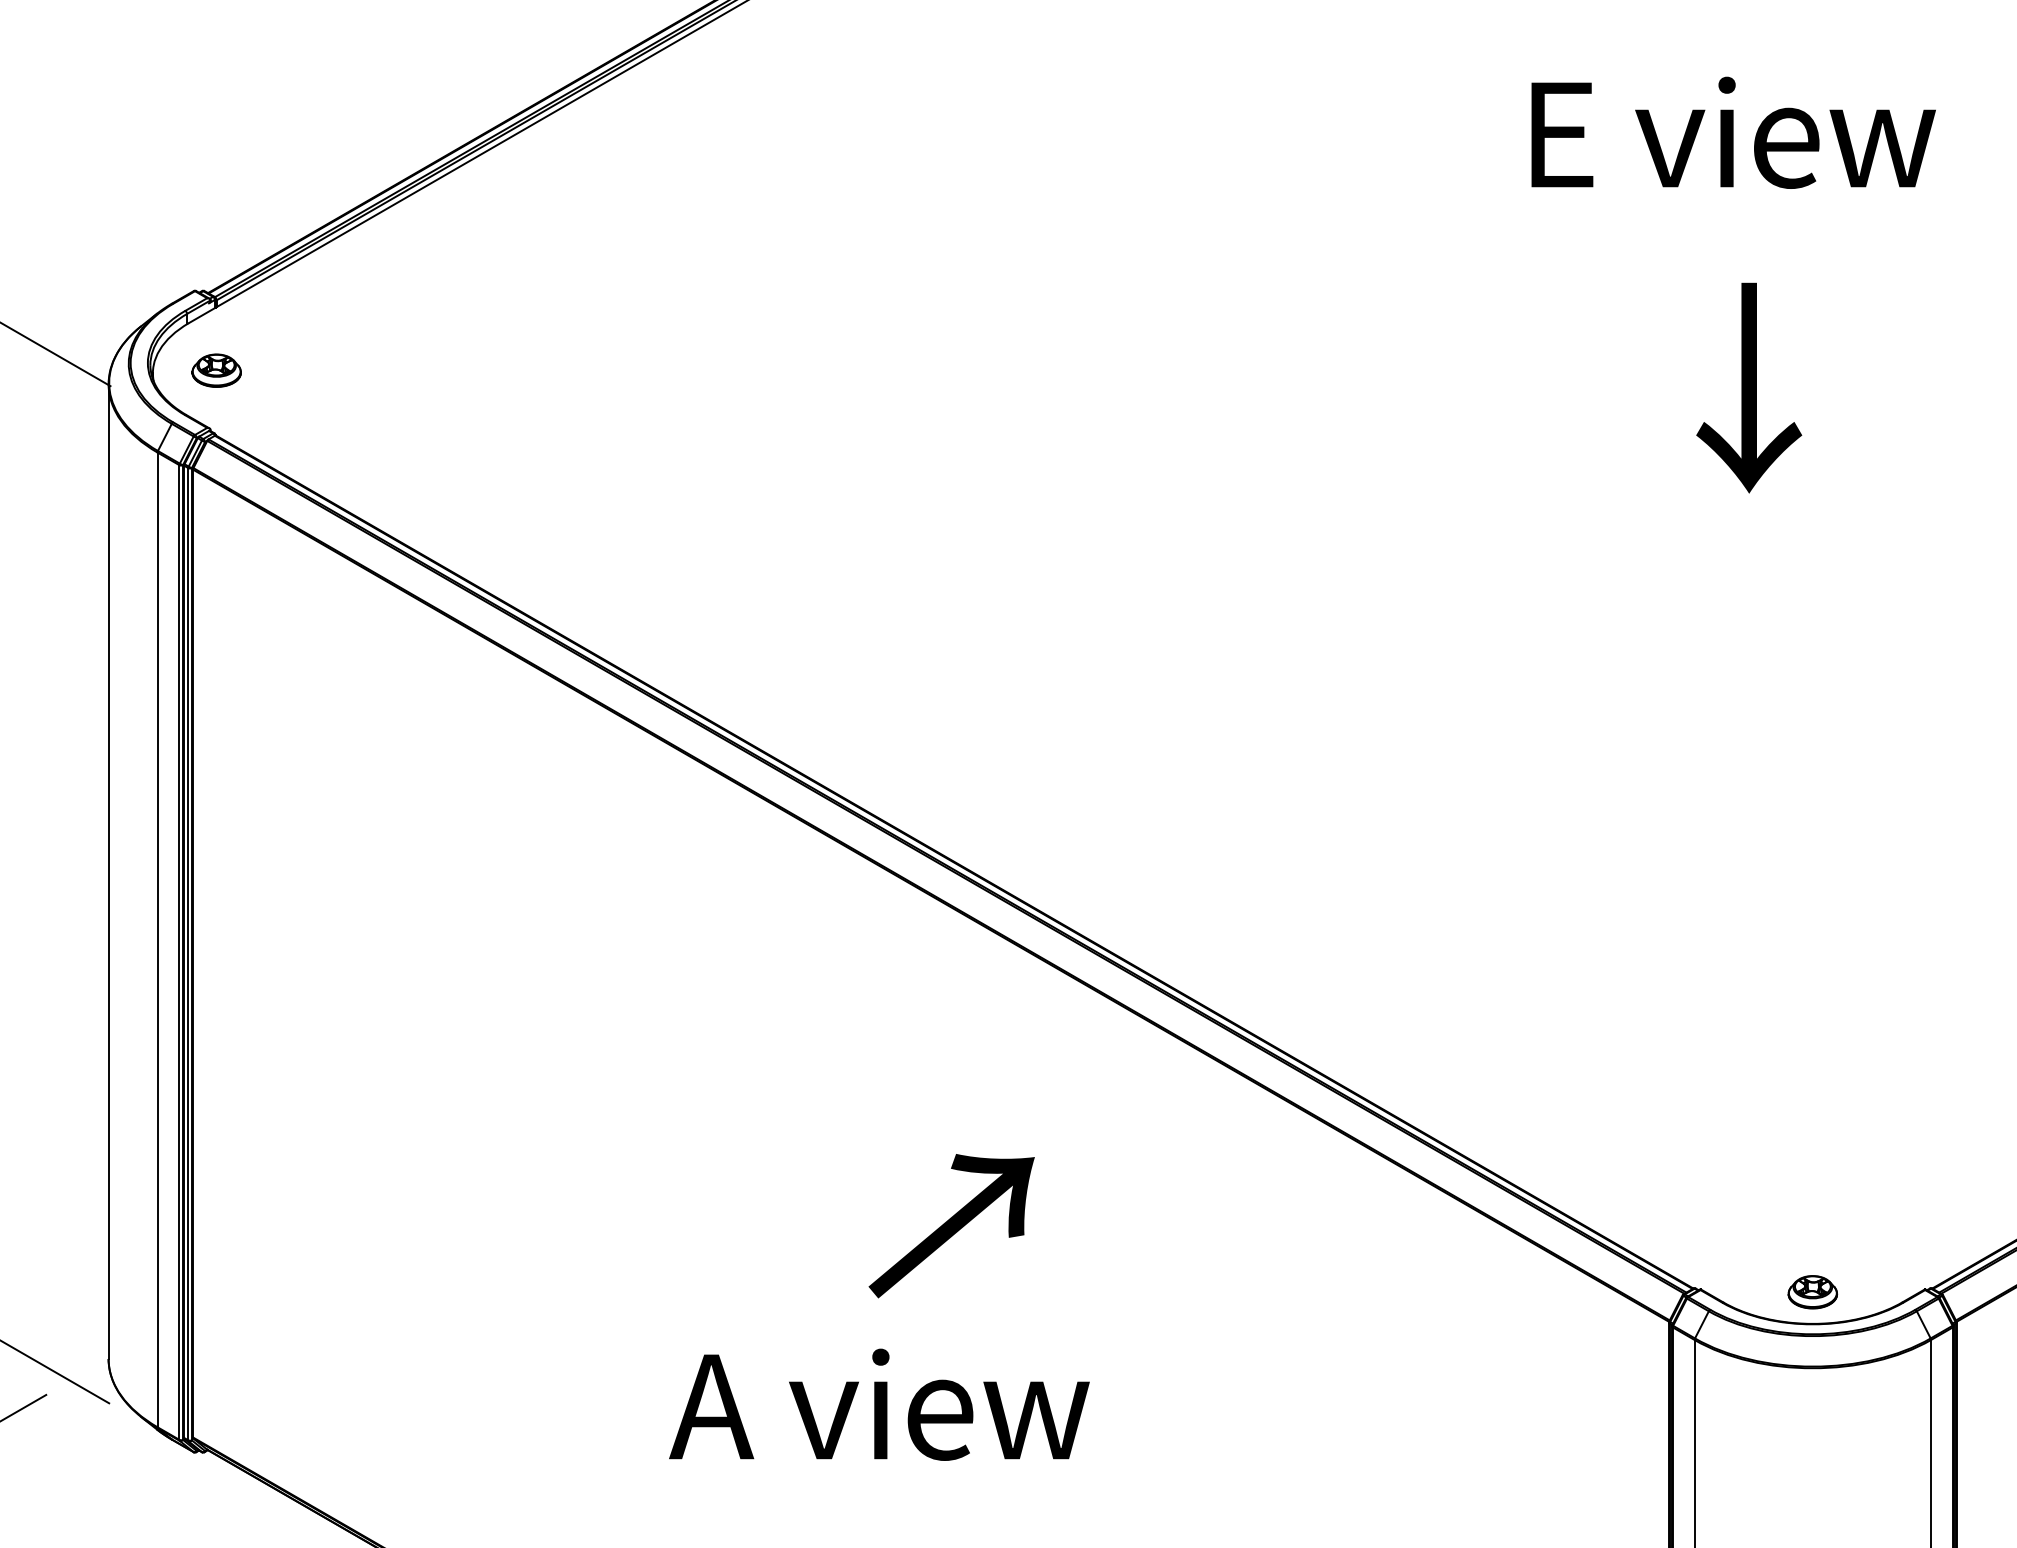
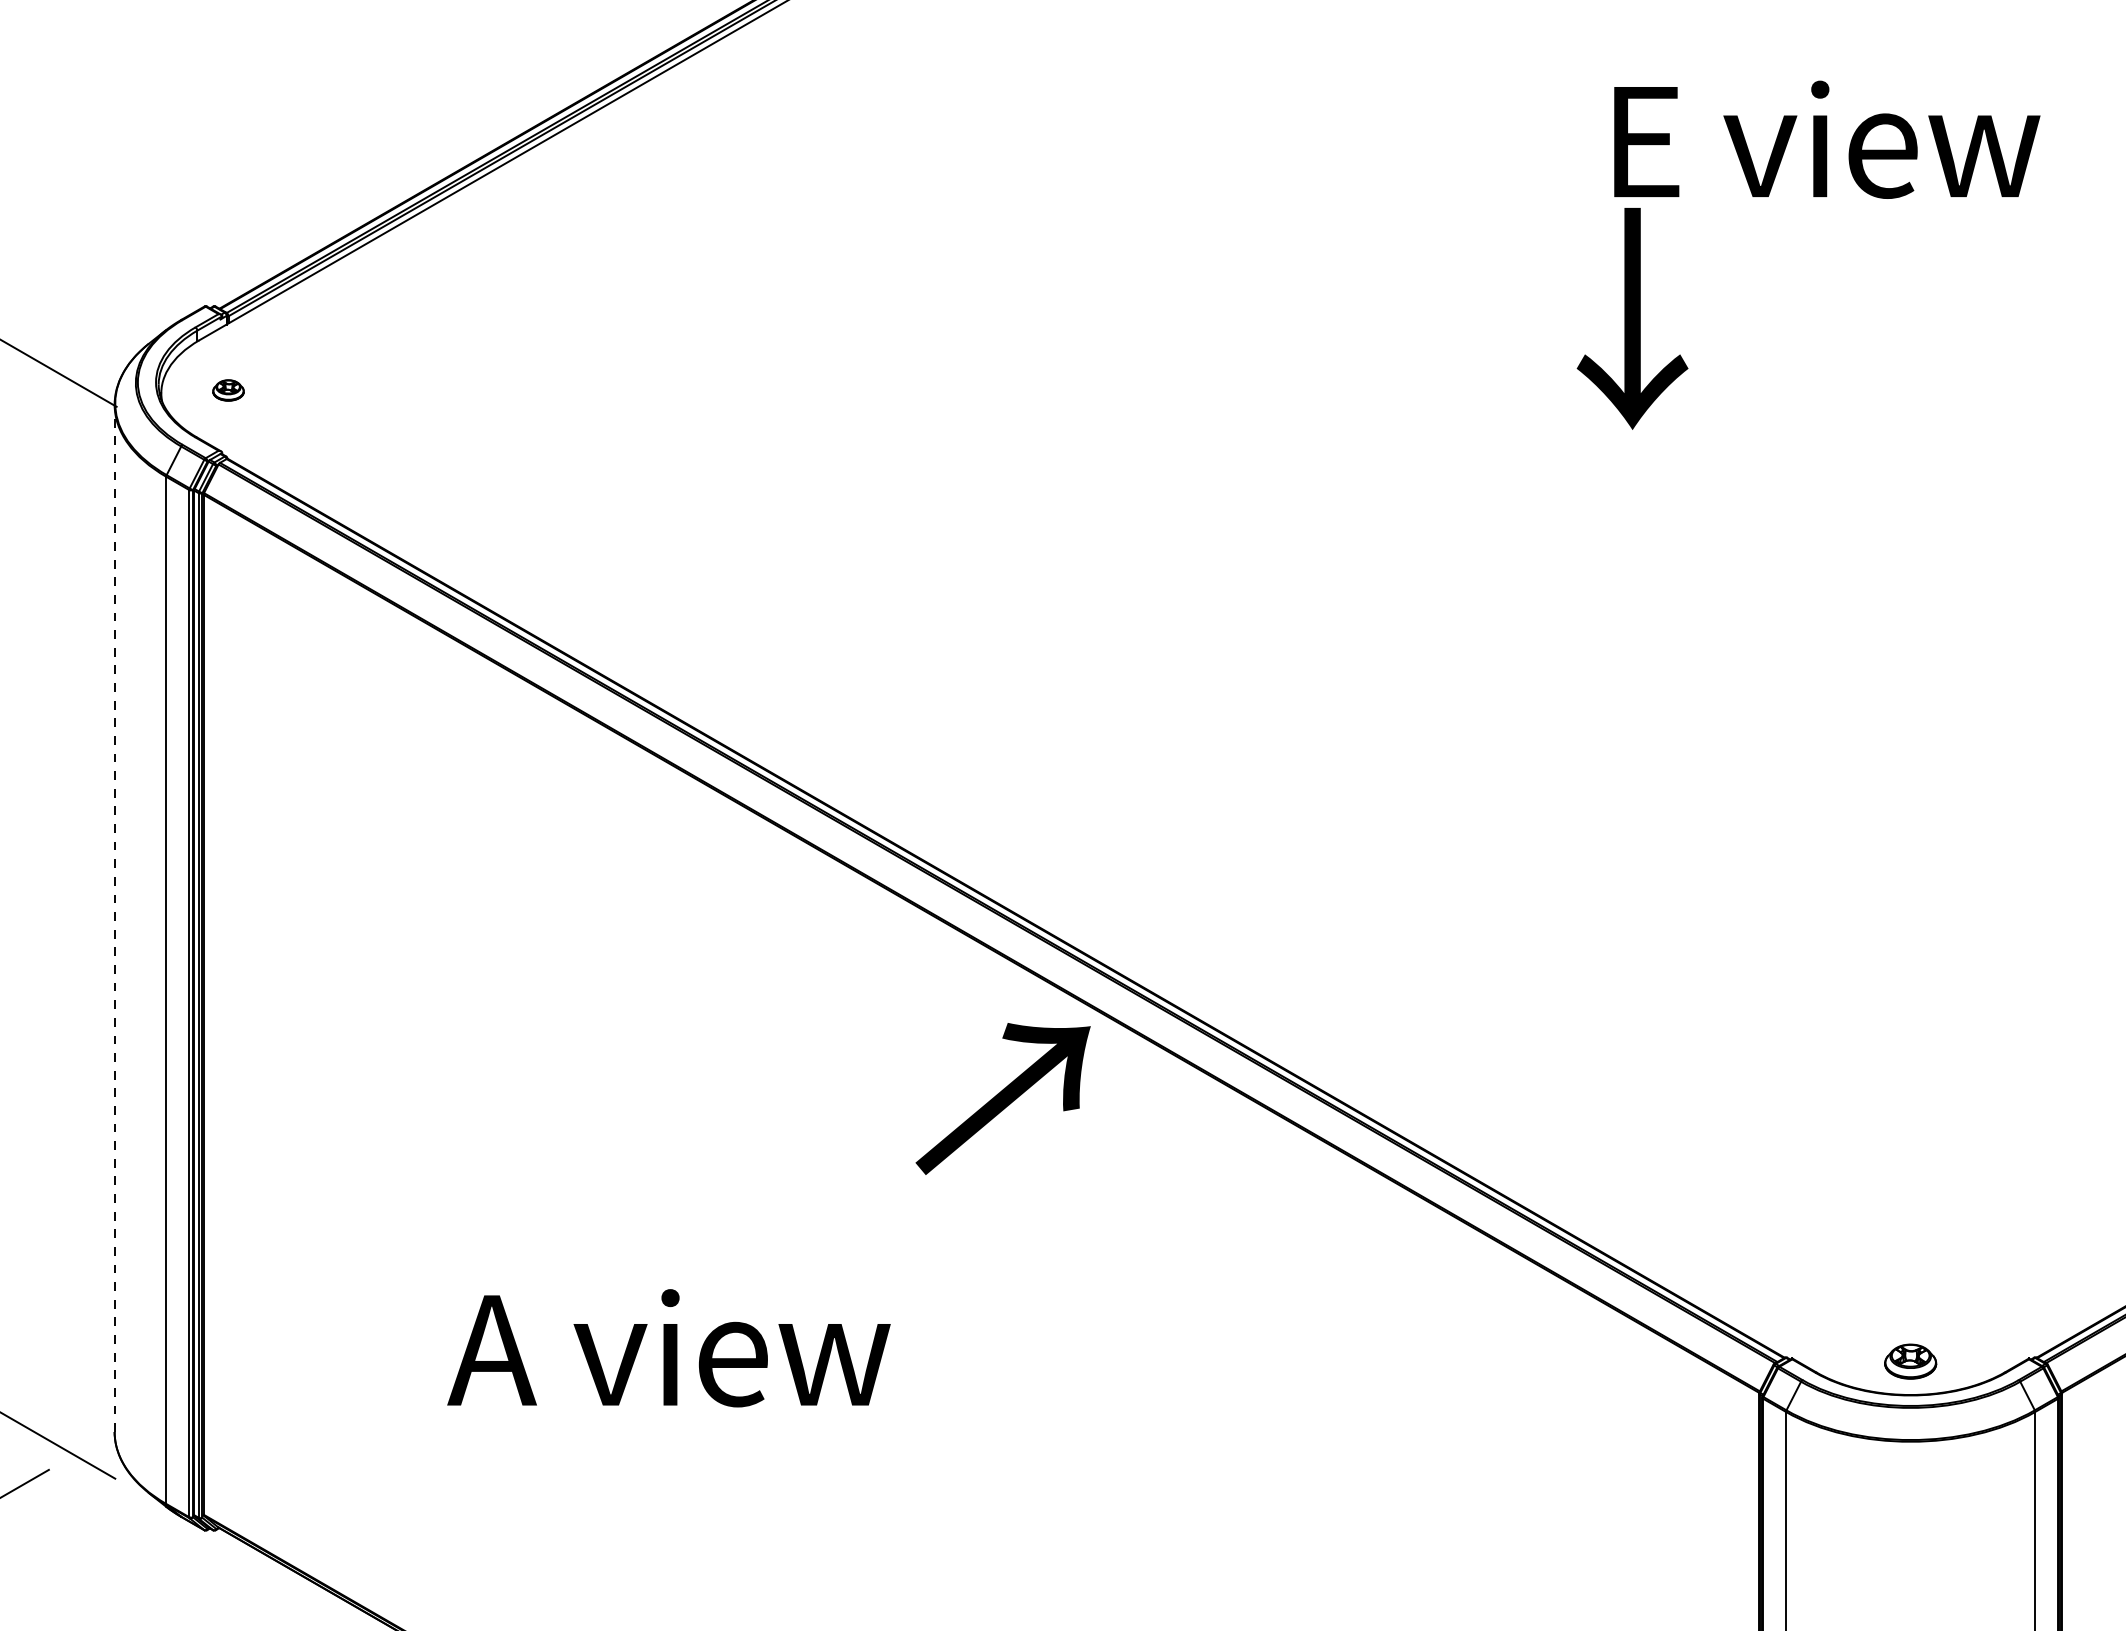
part: (216, 370) -> (228, 390), size x0.6
text: (1749, 387) -> (1632, 318), moved
line: (108, 871) -> (114, 918), solid -> dashed
text: (951, 1225) -> (1002, 1098), moved
text: (878, 1405) -> (668, 1348), moved

